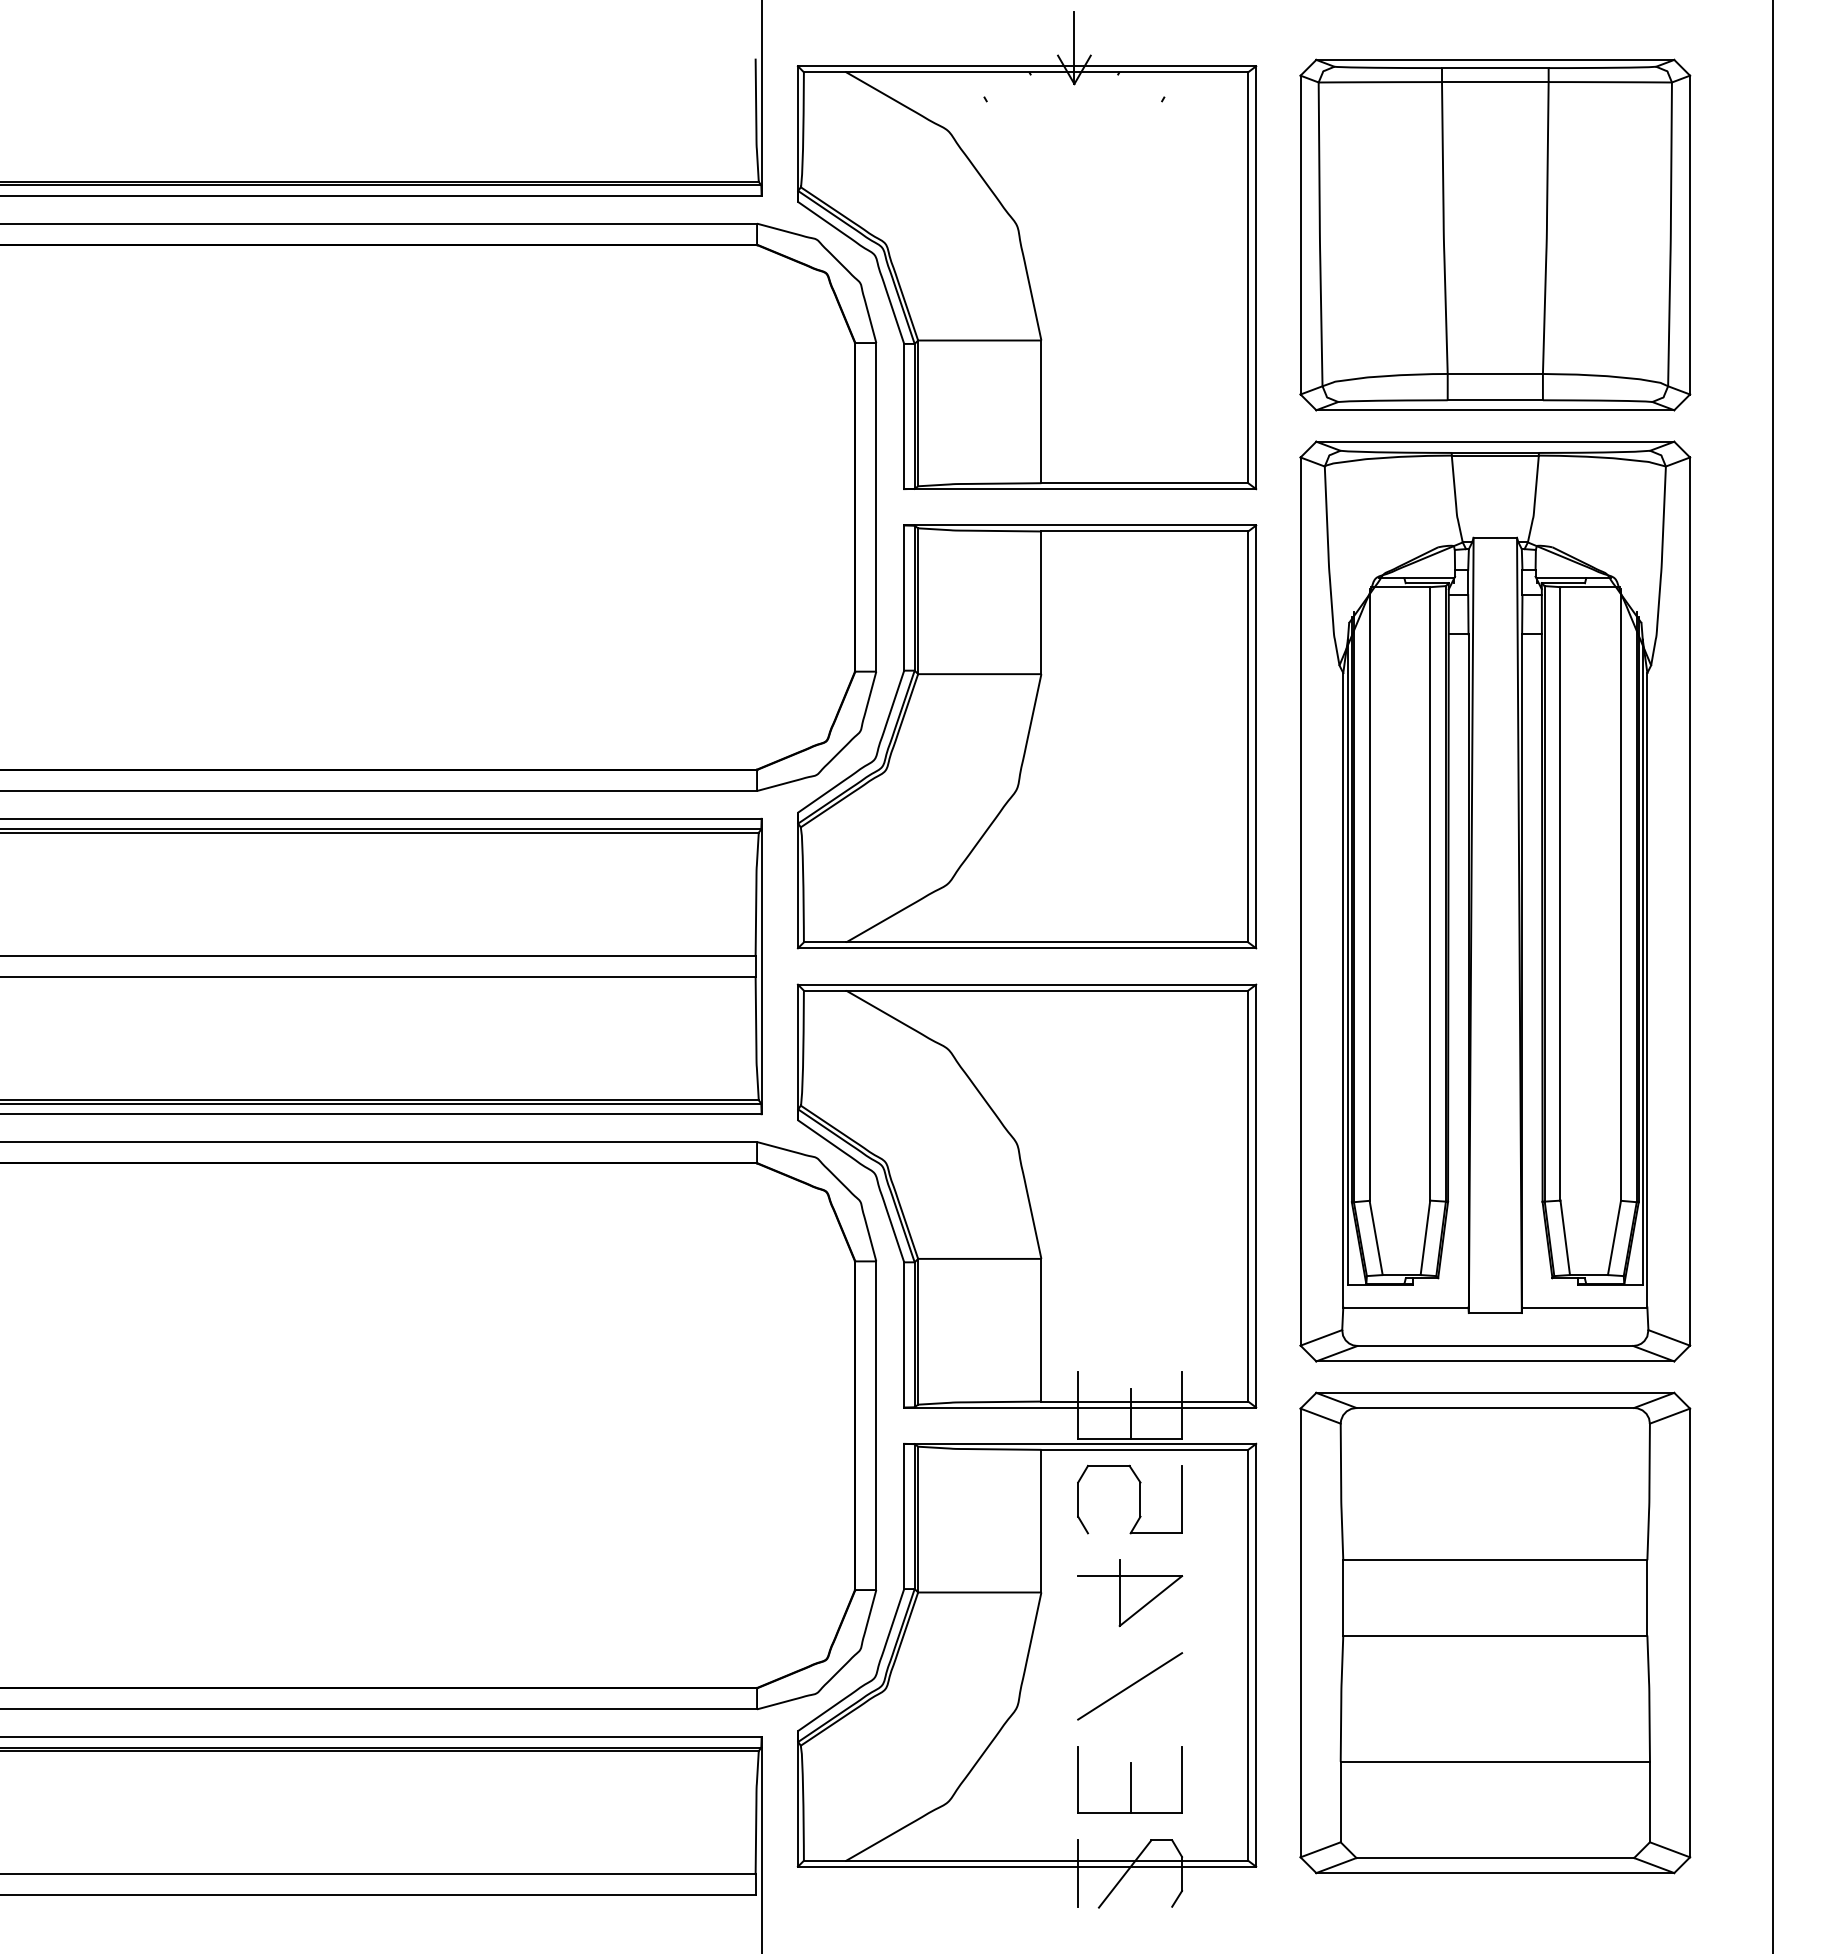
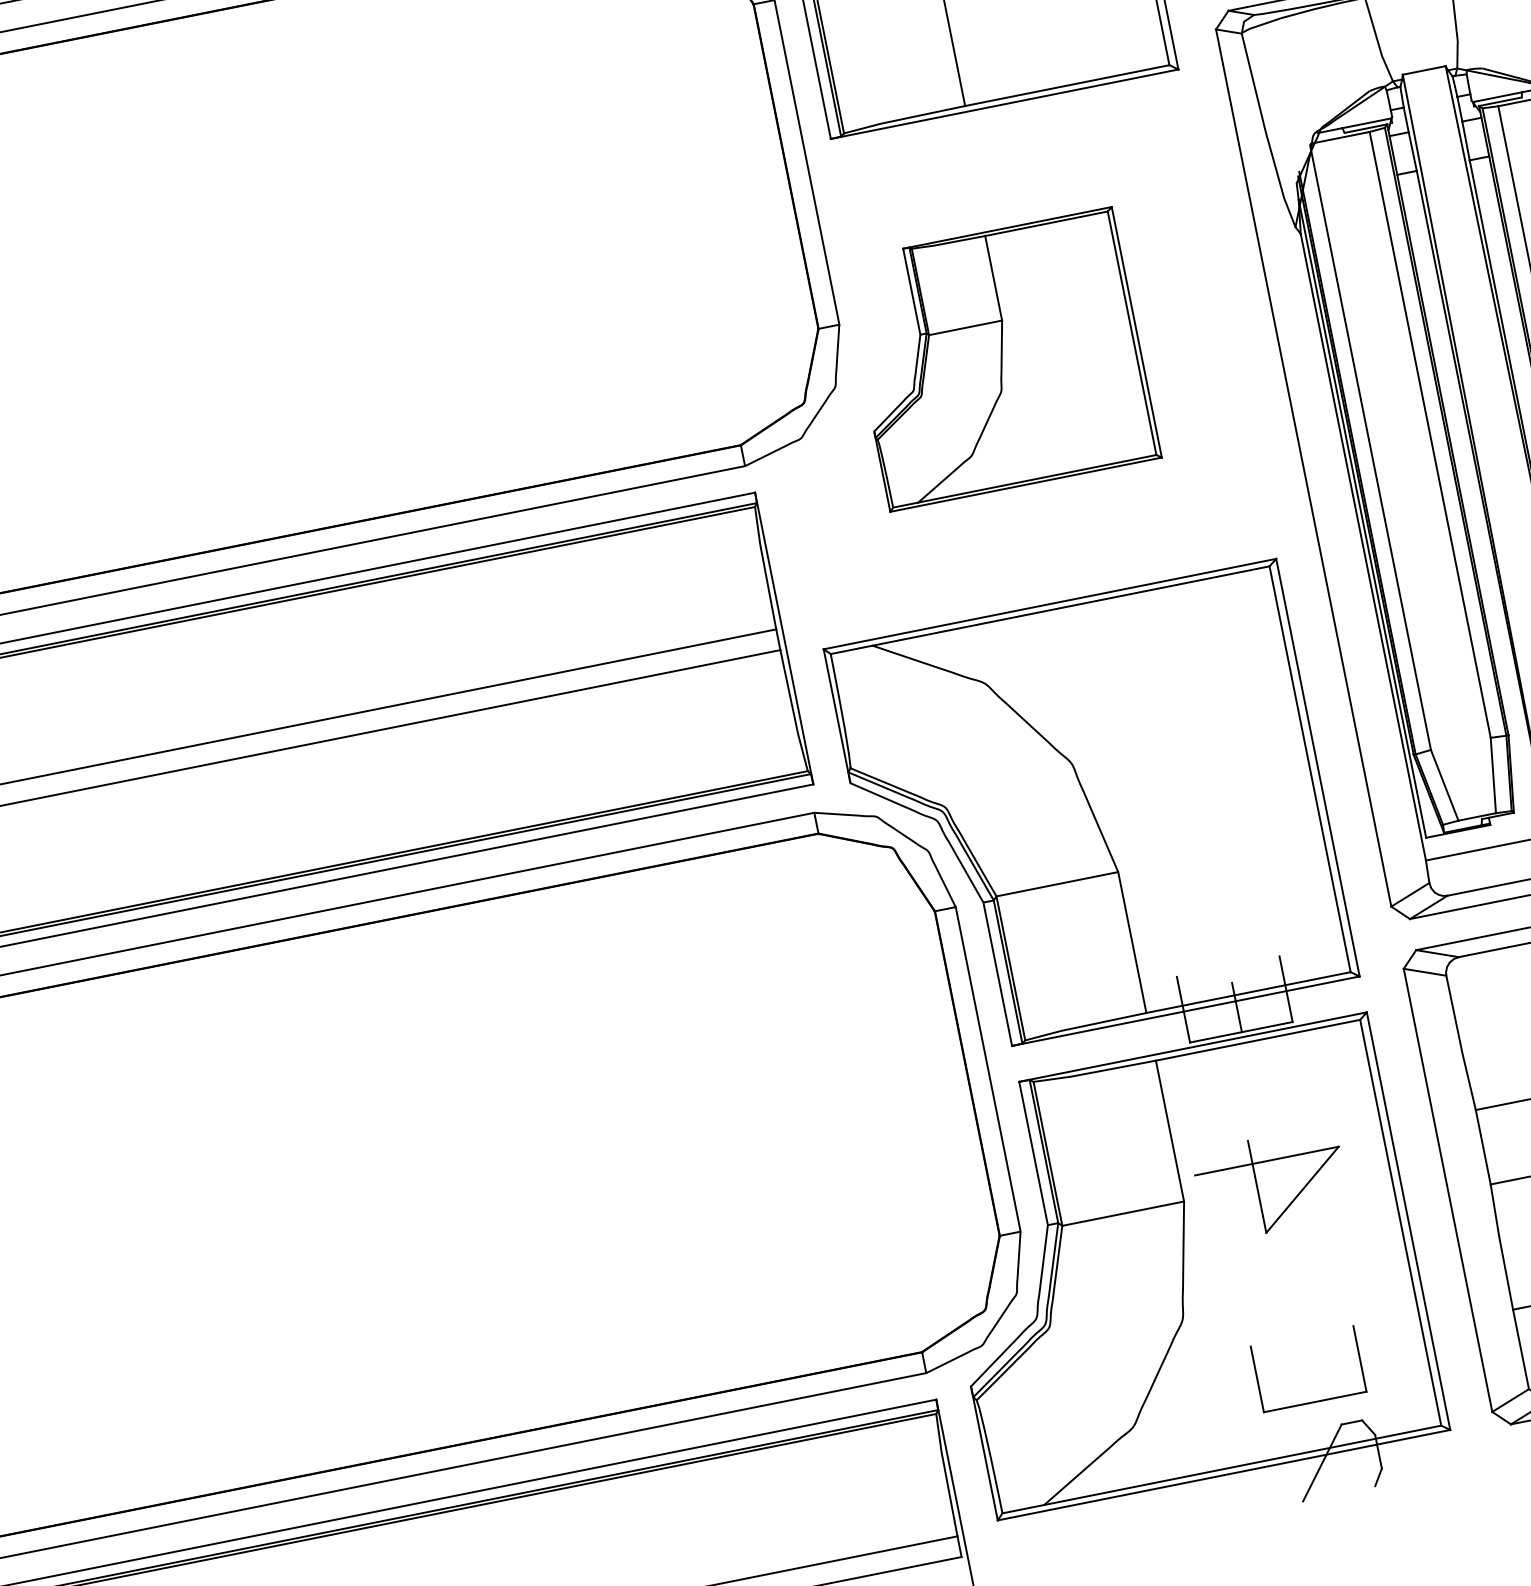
part: (1026, 736) -> (1000, 359), size x0.6
part: (1139, 1499) -> (1262, 1090), removed
part: (1130, 1593) -> (1272, 1184), size x1.4
line: (1130, 1686) -> (1290, 1276), removed
line: (1130, 1788) -> (1310, 1377), removed
line: (1078, 1873) -> (1276, 1471), removed

